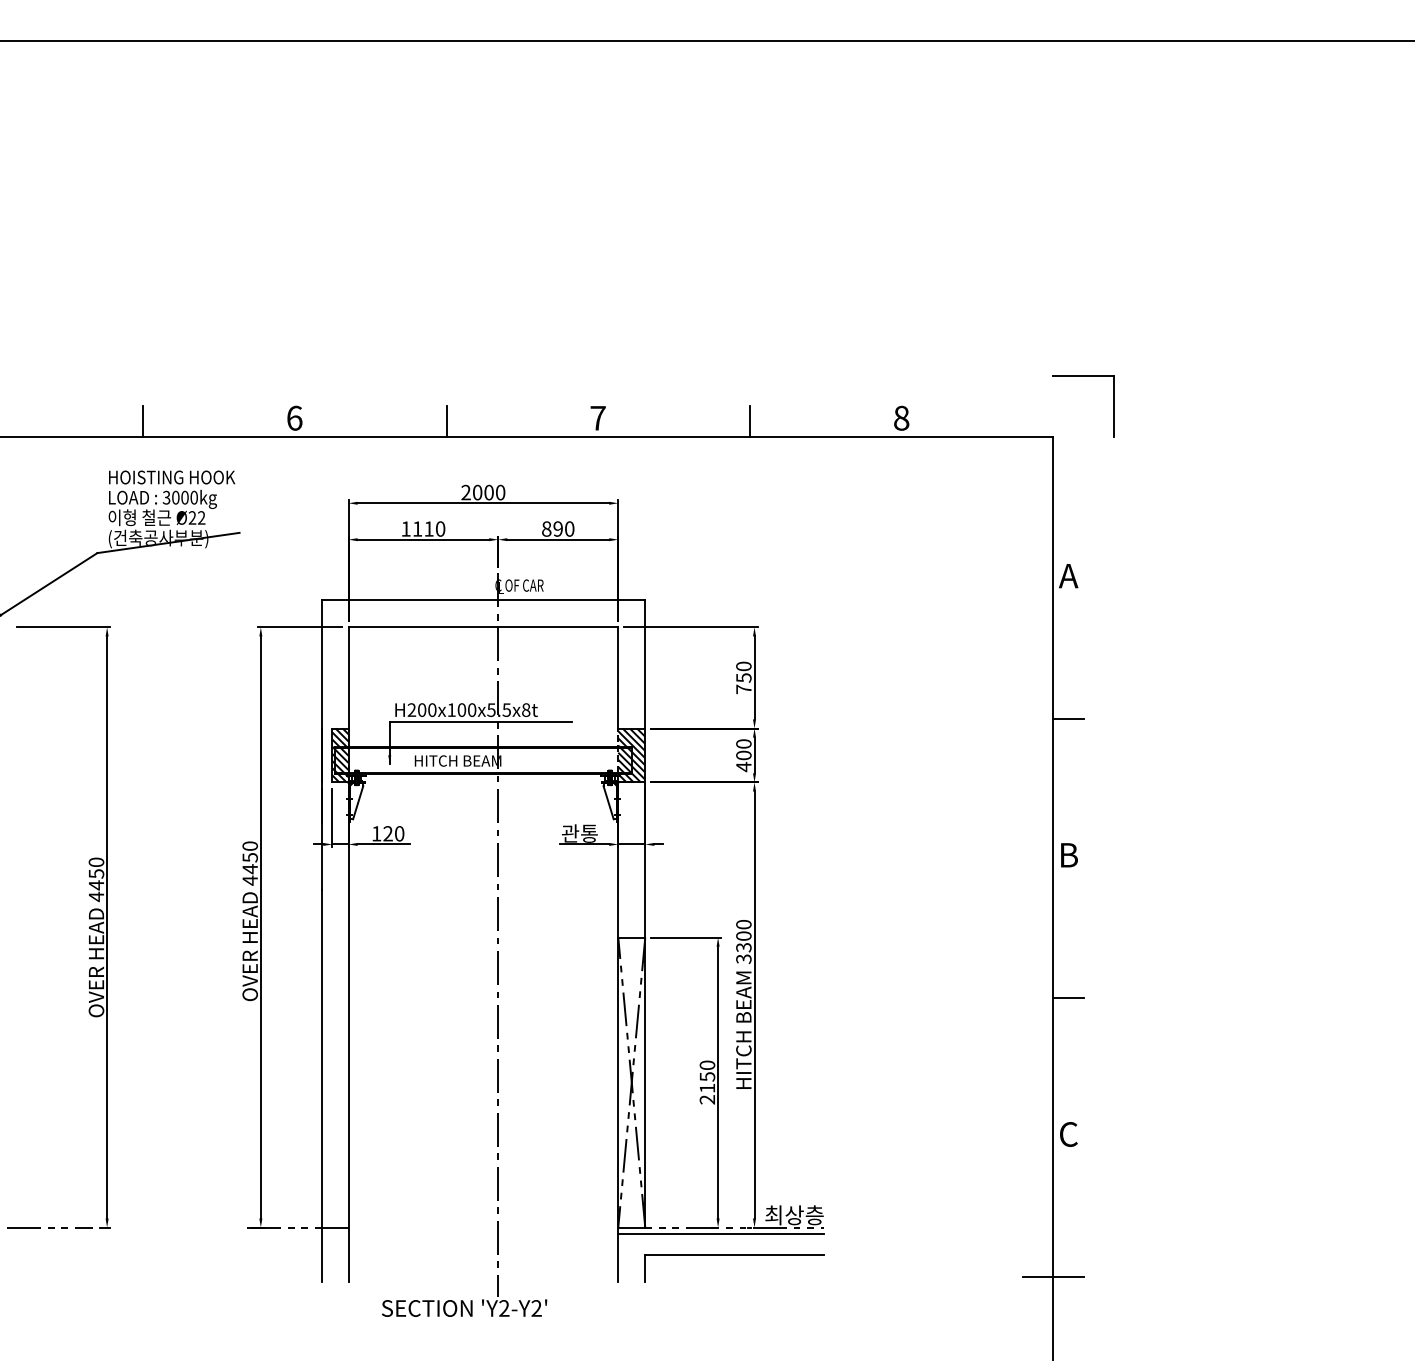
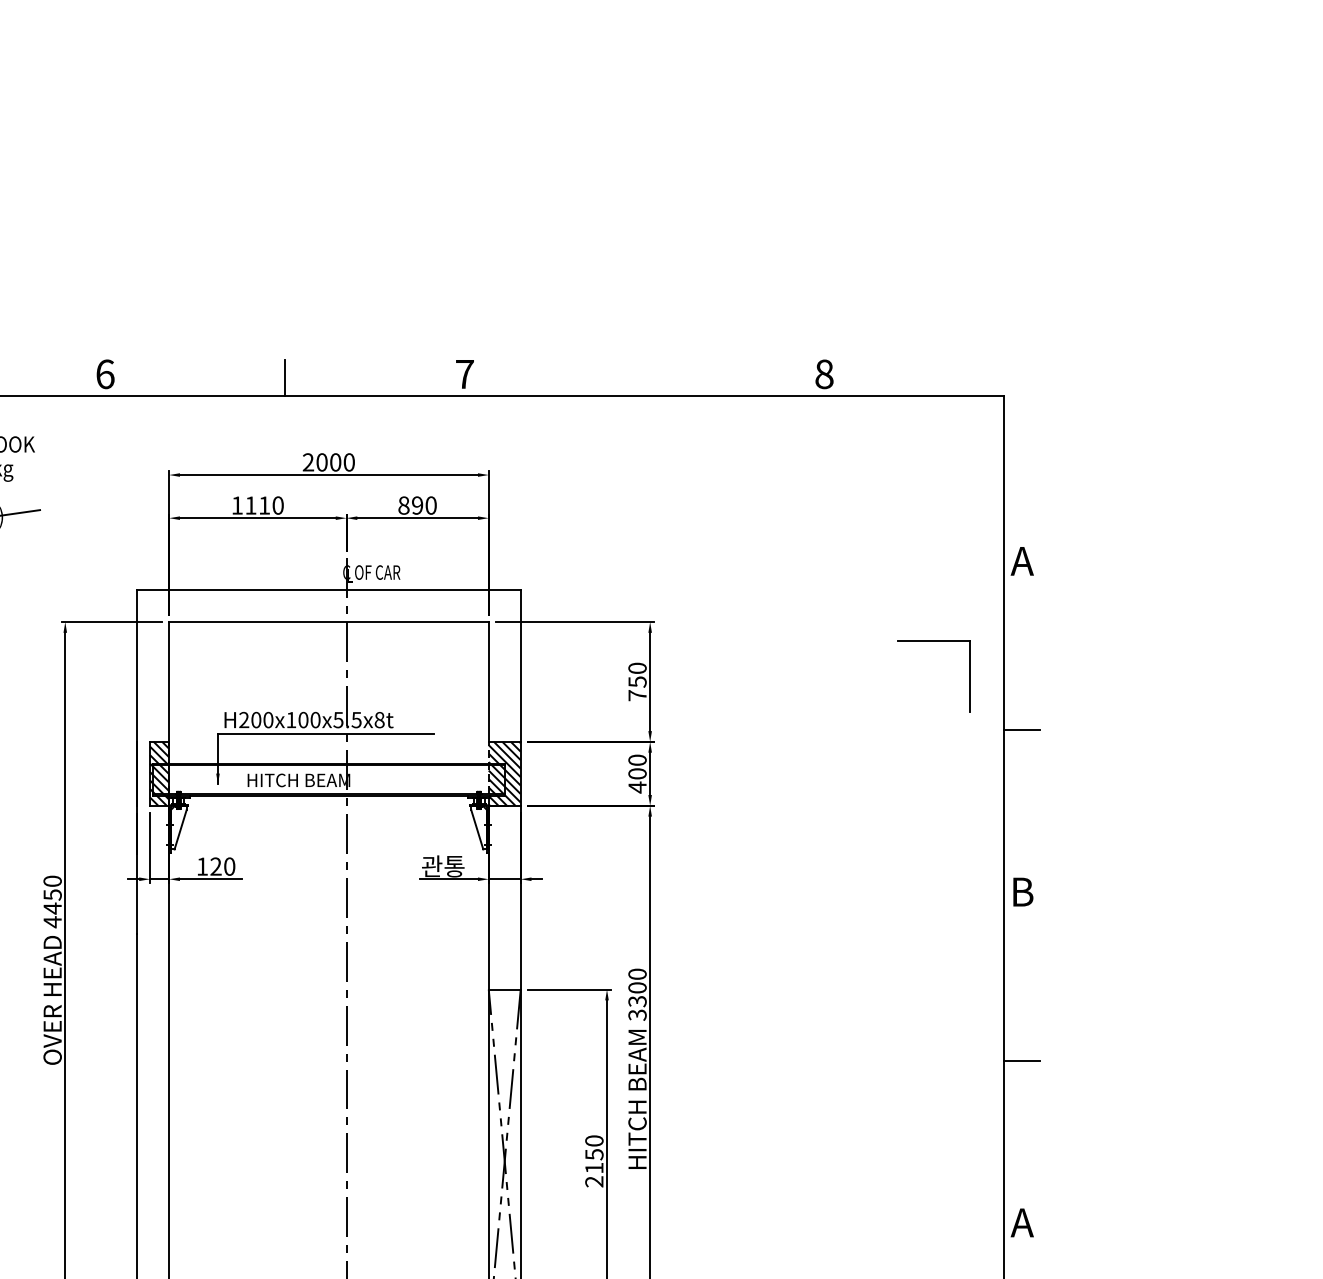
part: (1083, 376) -> (933, 641), moved
line: (749, 421) -> (644, 378), removed
text: (1068, 1134) -> (1022, 1222), C -> A

